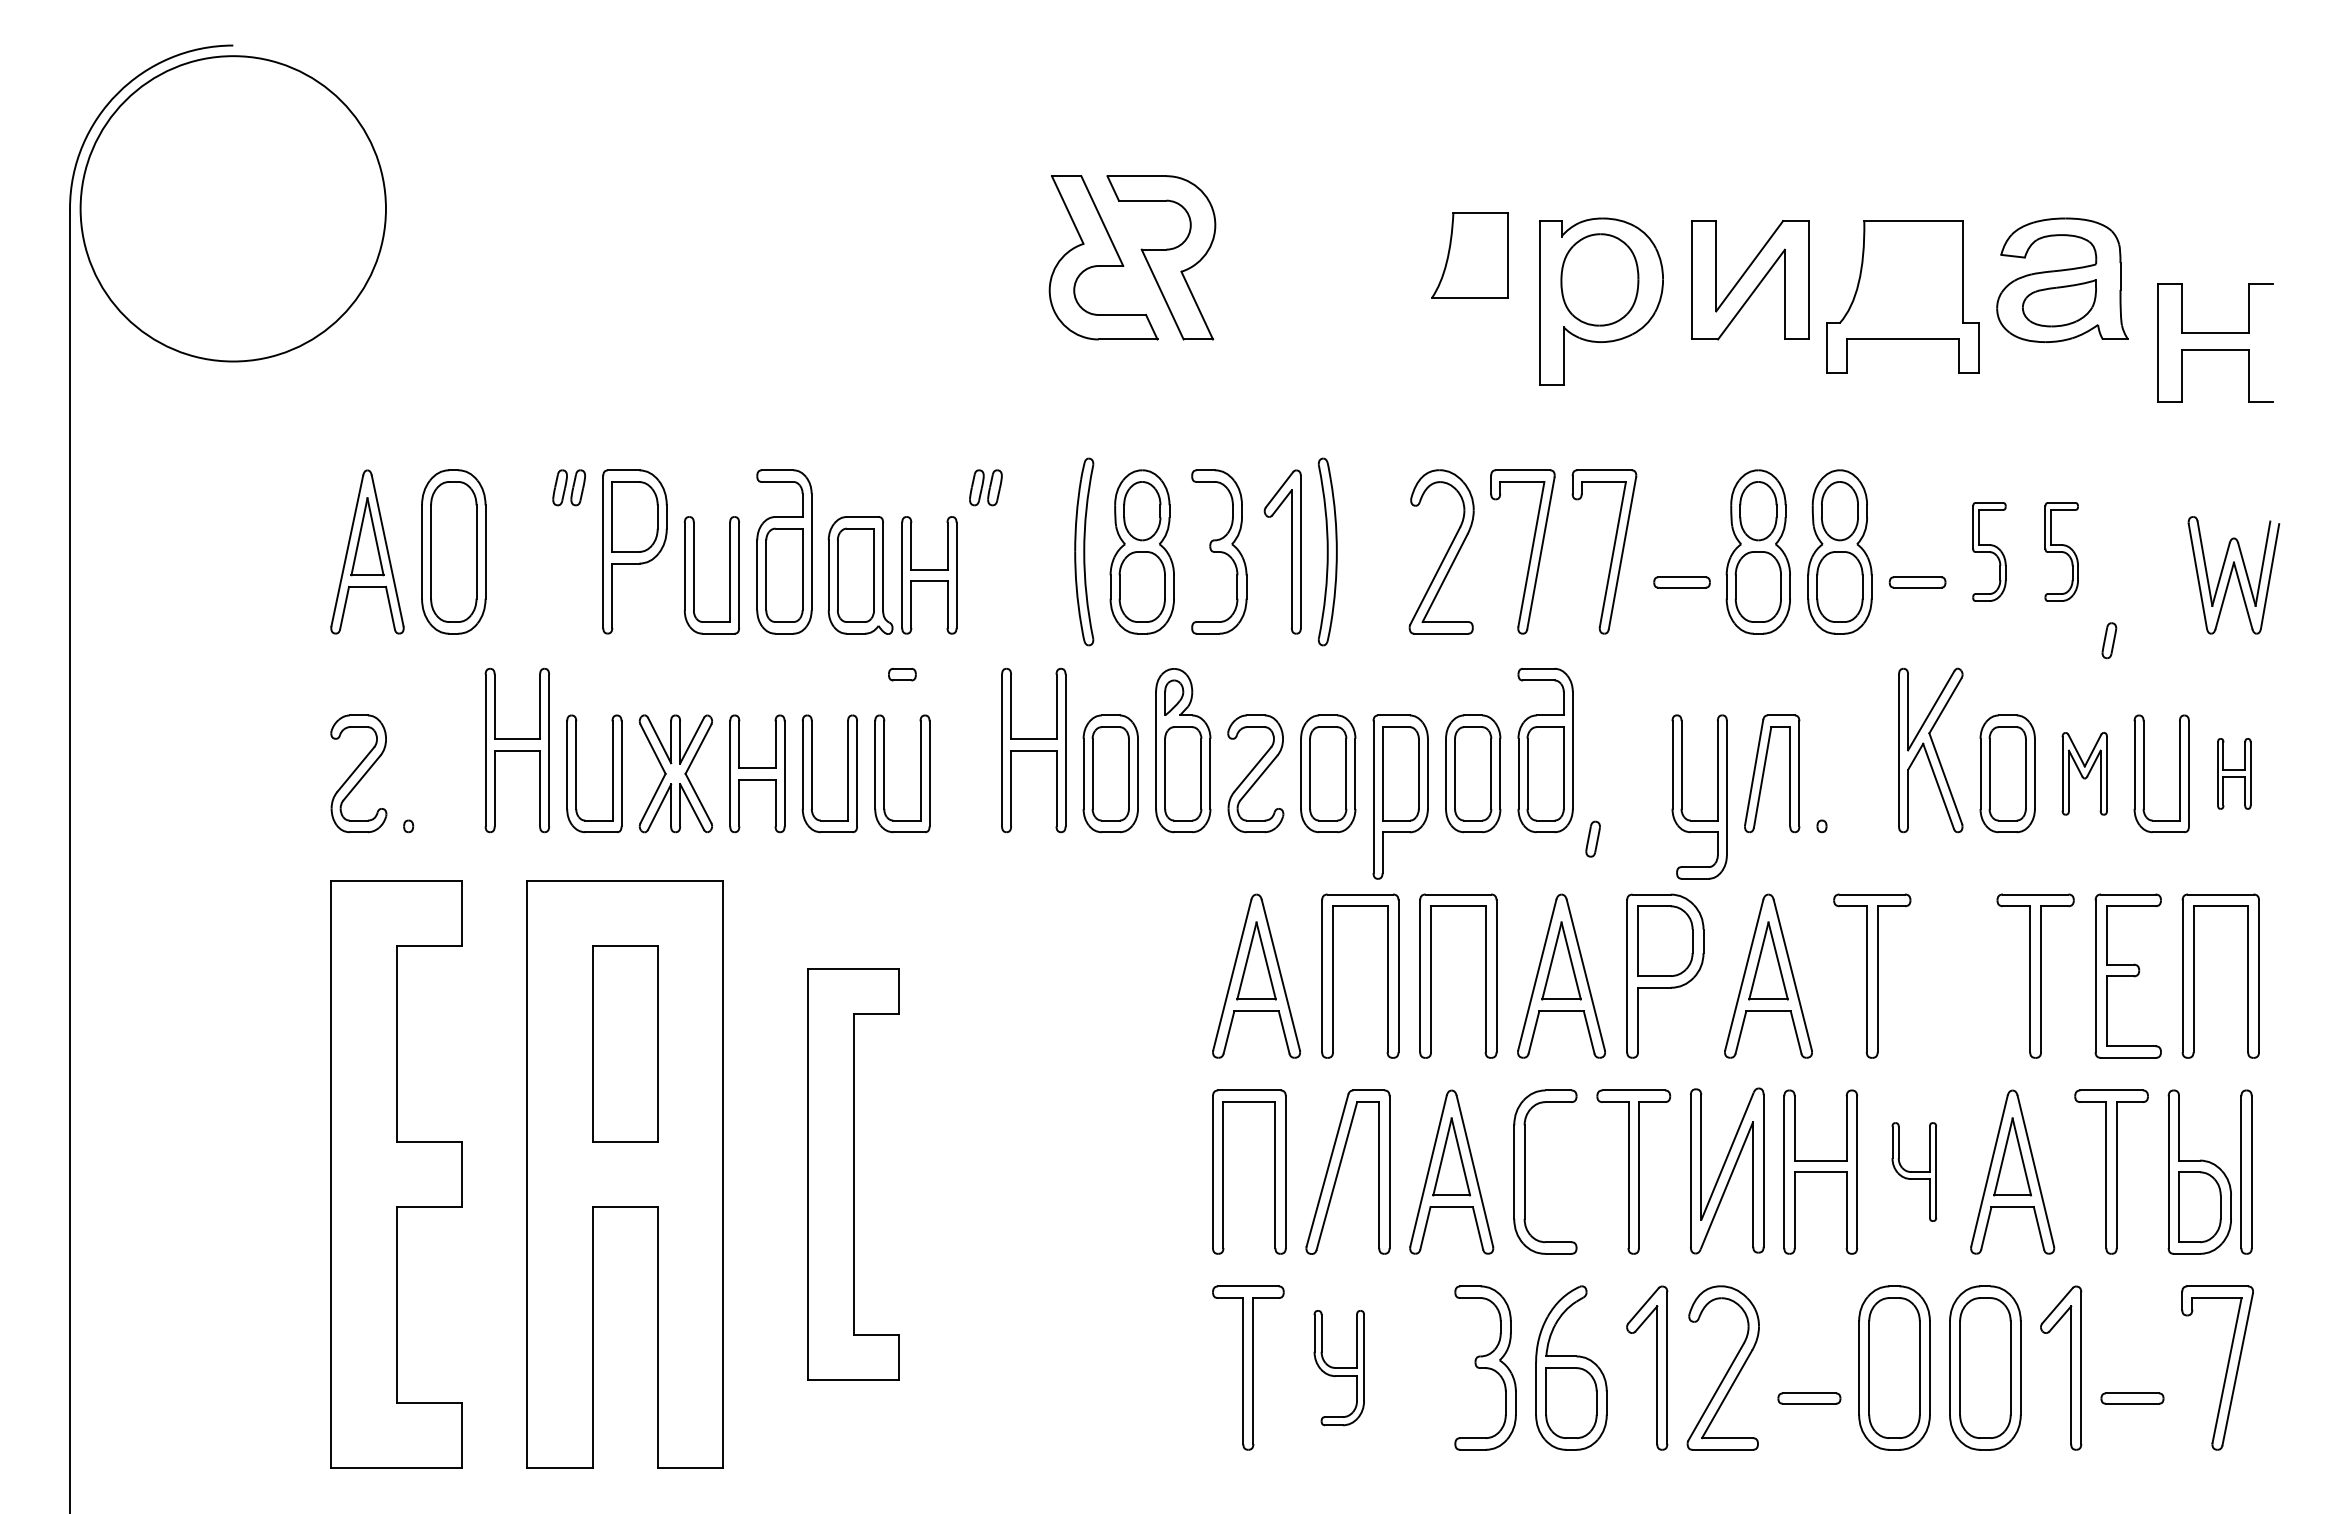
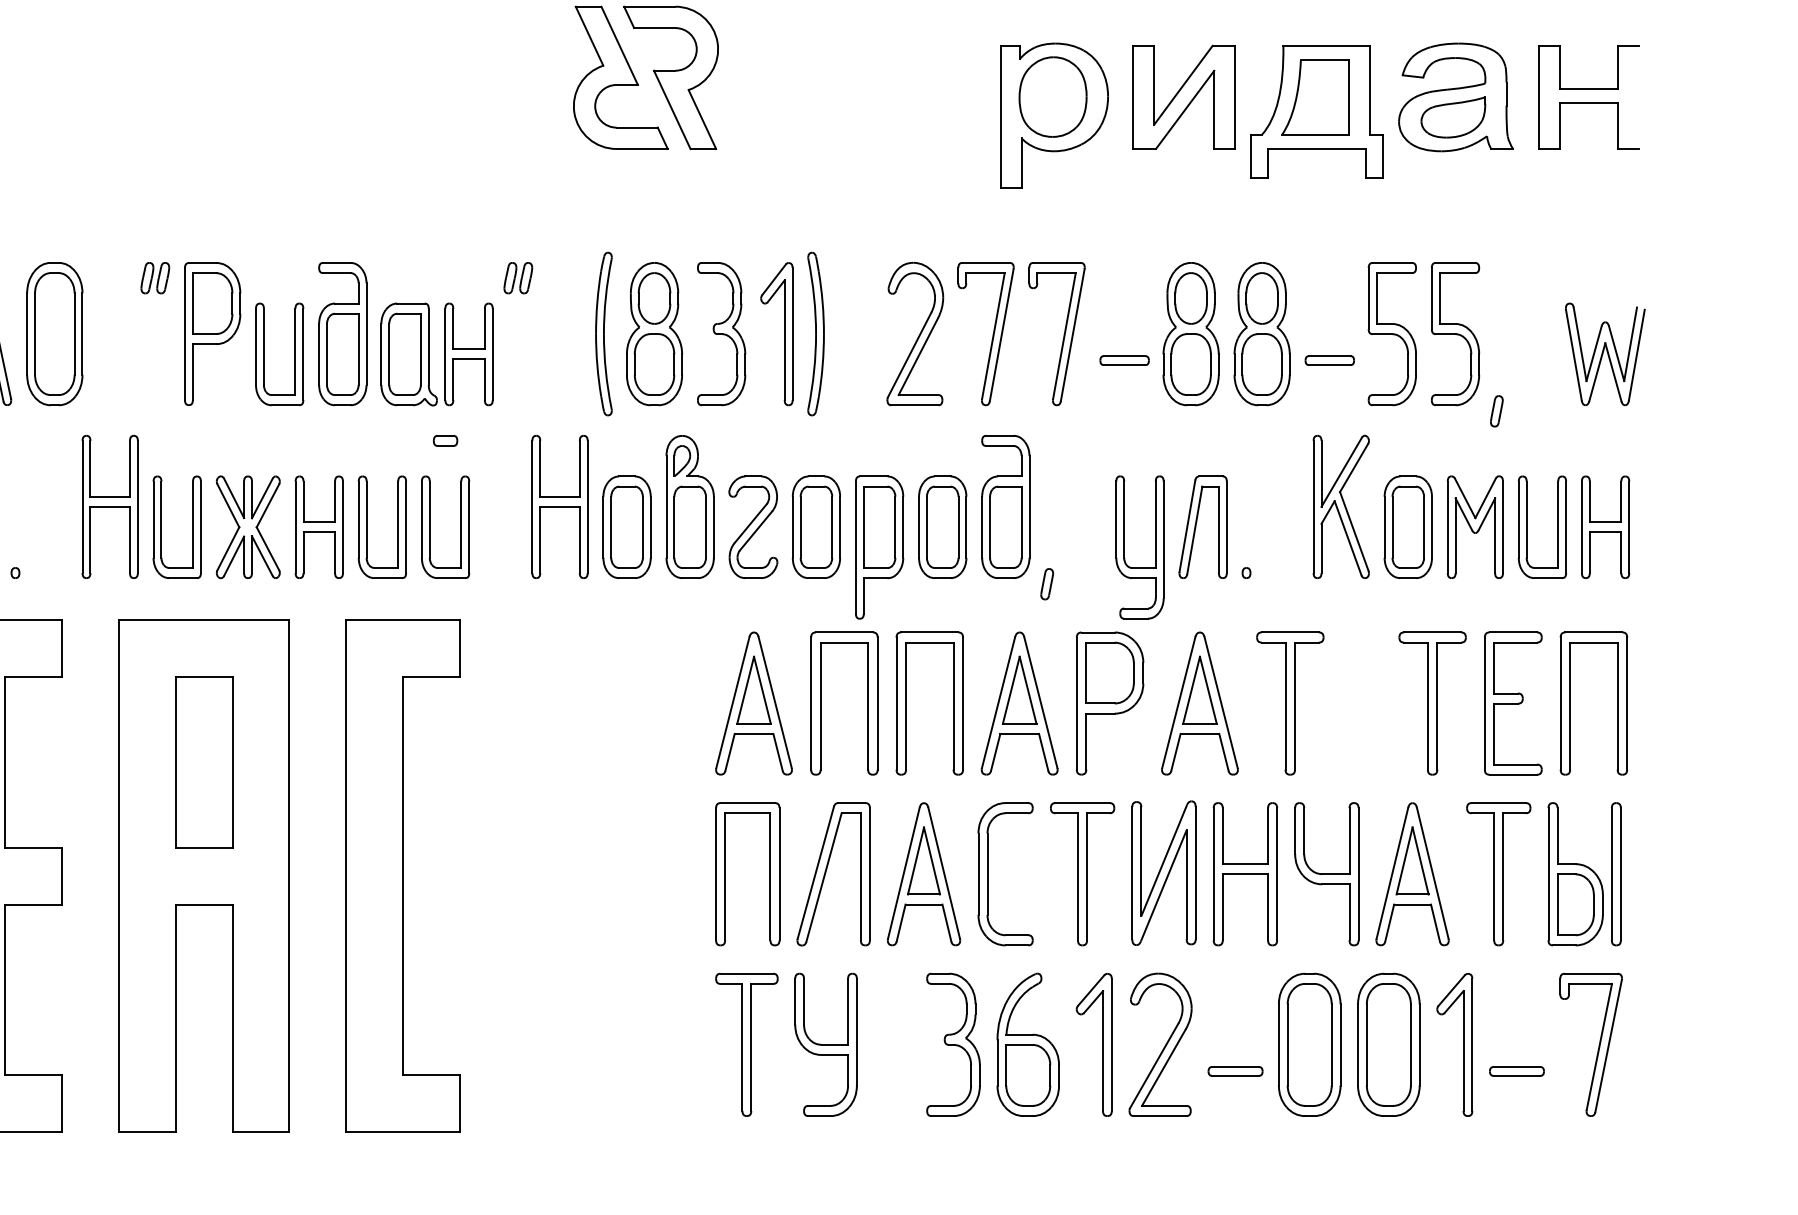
part: (1469, 255) -> (1314, 97), moved
part: (2215, 349) -> (1589, 102), moved
part: (1989, 551) -> (1392, 333), size x1.67
part: (2061, 551) -> (1455, 333), size x1.67
part: (2084, 773) -> (1475, 527), size x1.43
part: (2234, 773) -> (1605, 527), size x1.67
part: (1914, 1171) -> (1327, 873), size x1.67
part: (853, 1174) -> (402, 876), size x1.43
part: (1339, 1367) -> (826, 1044), size x1.43

